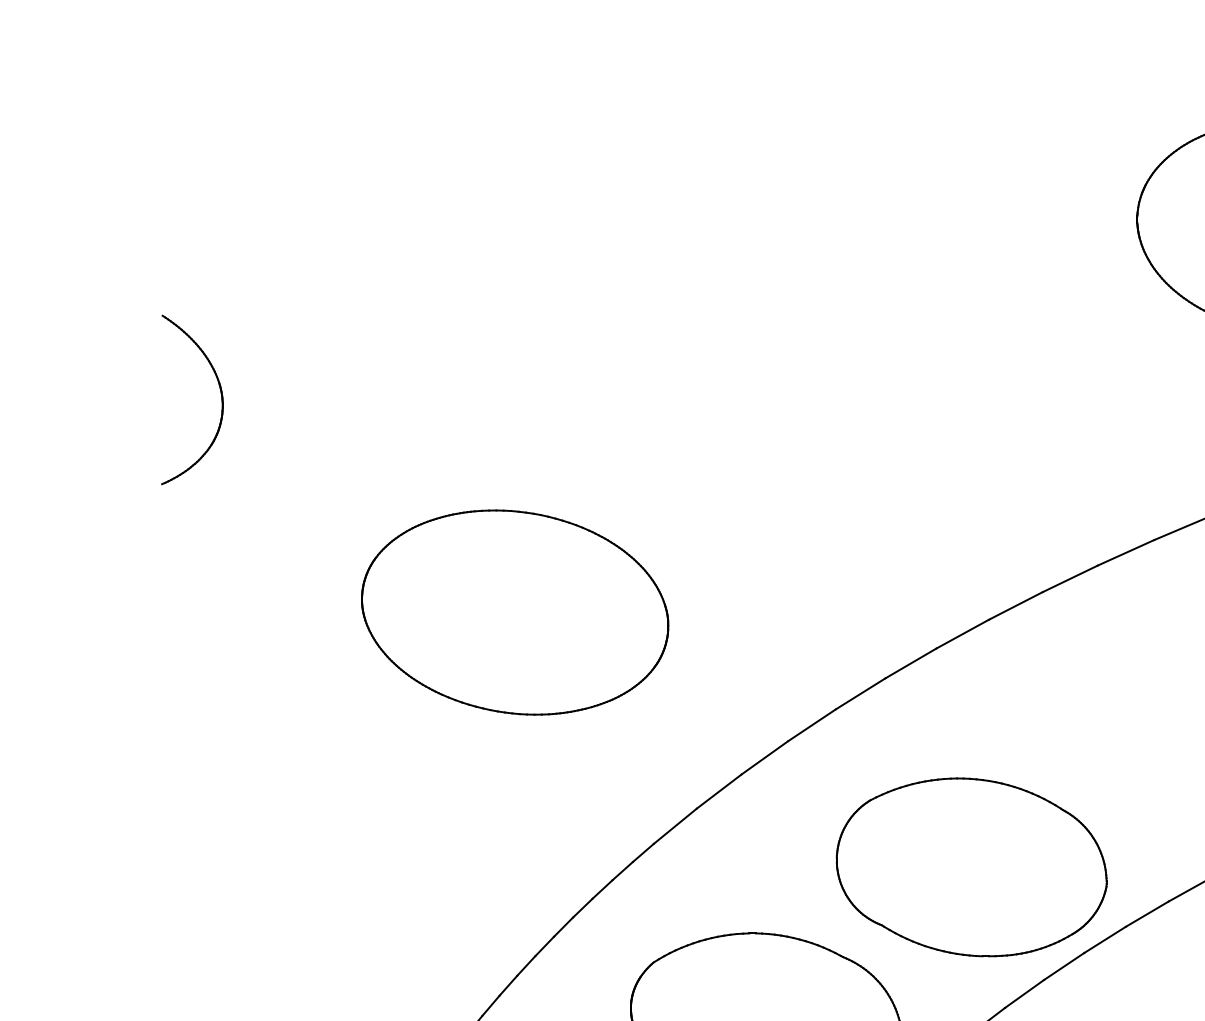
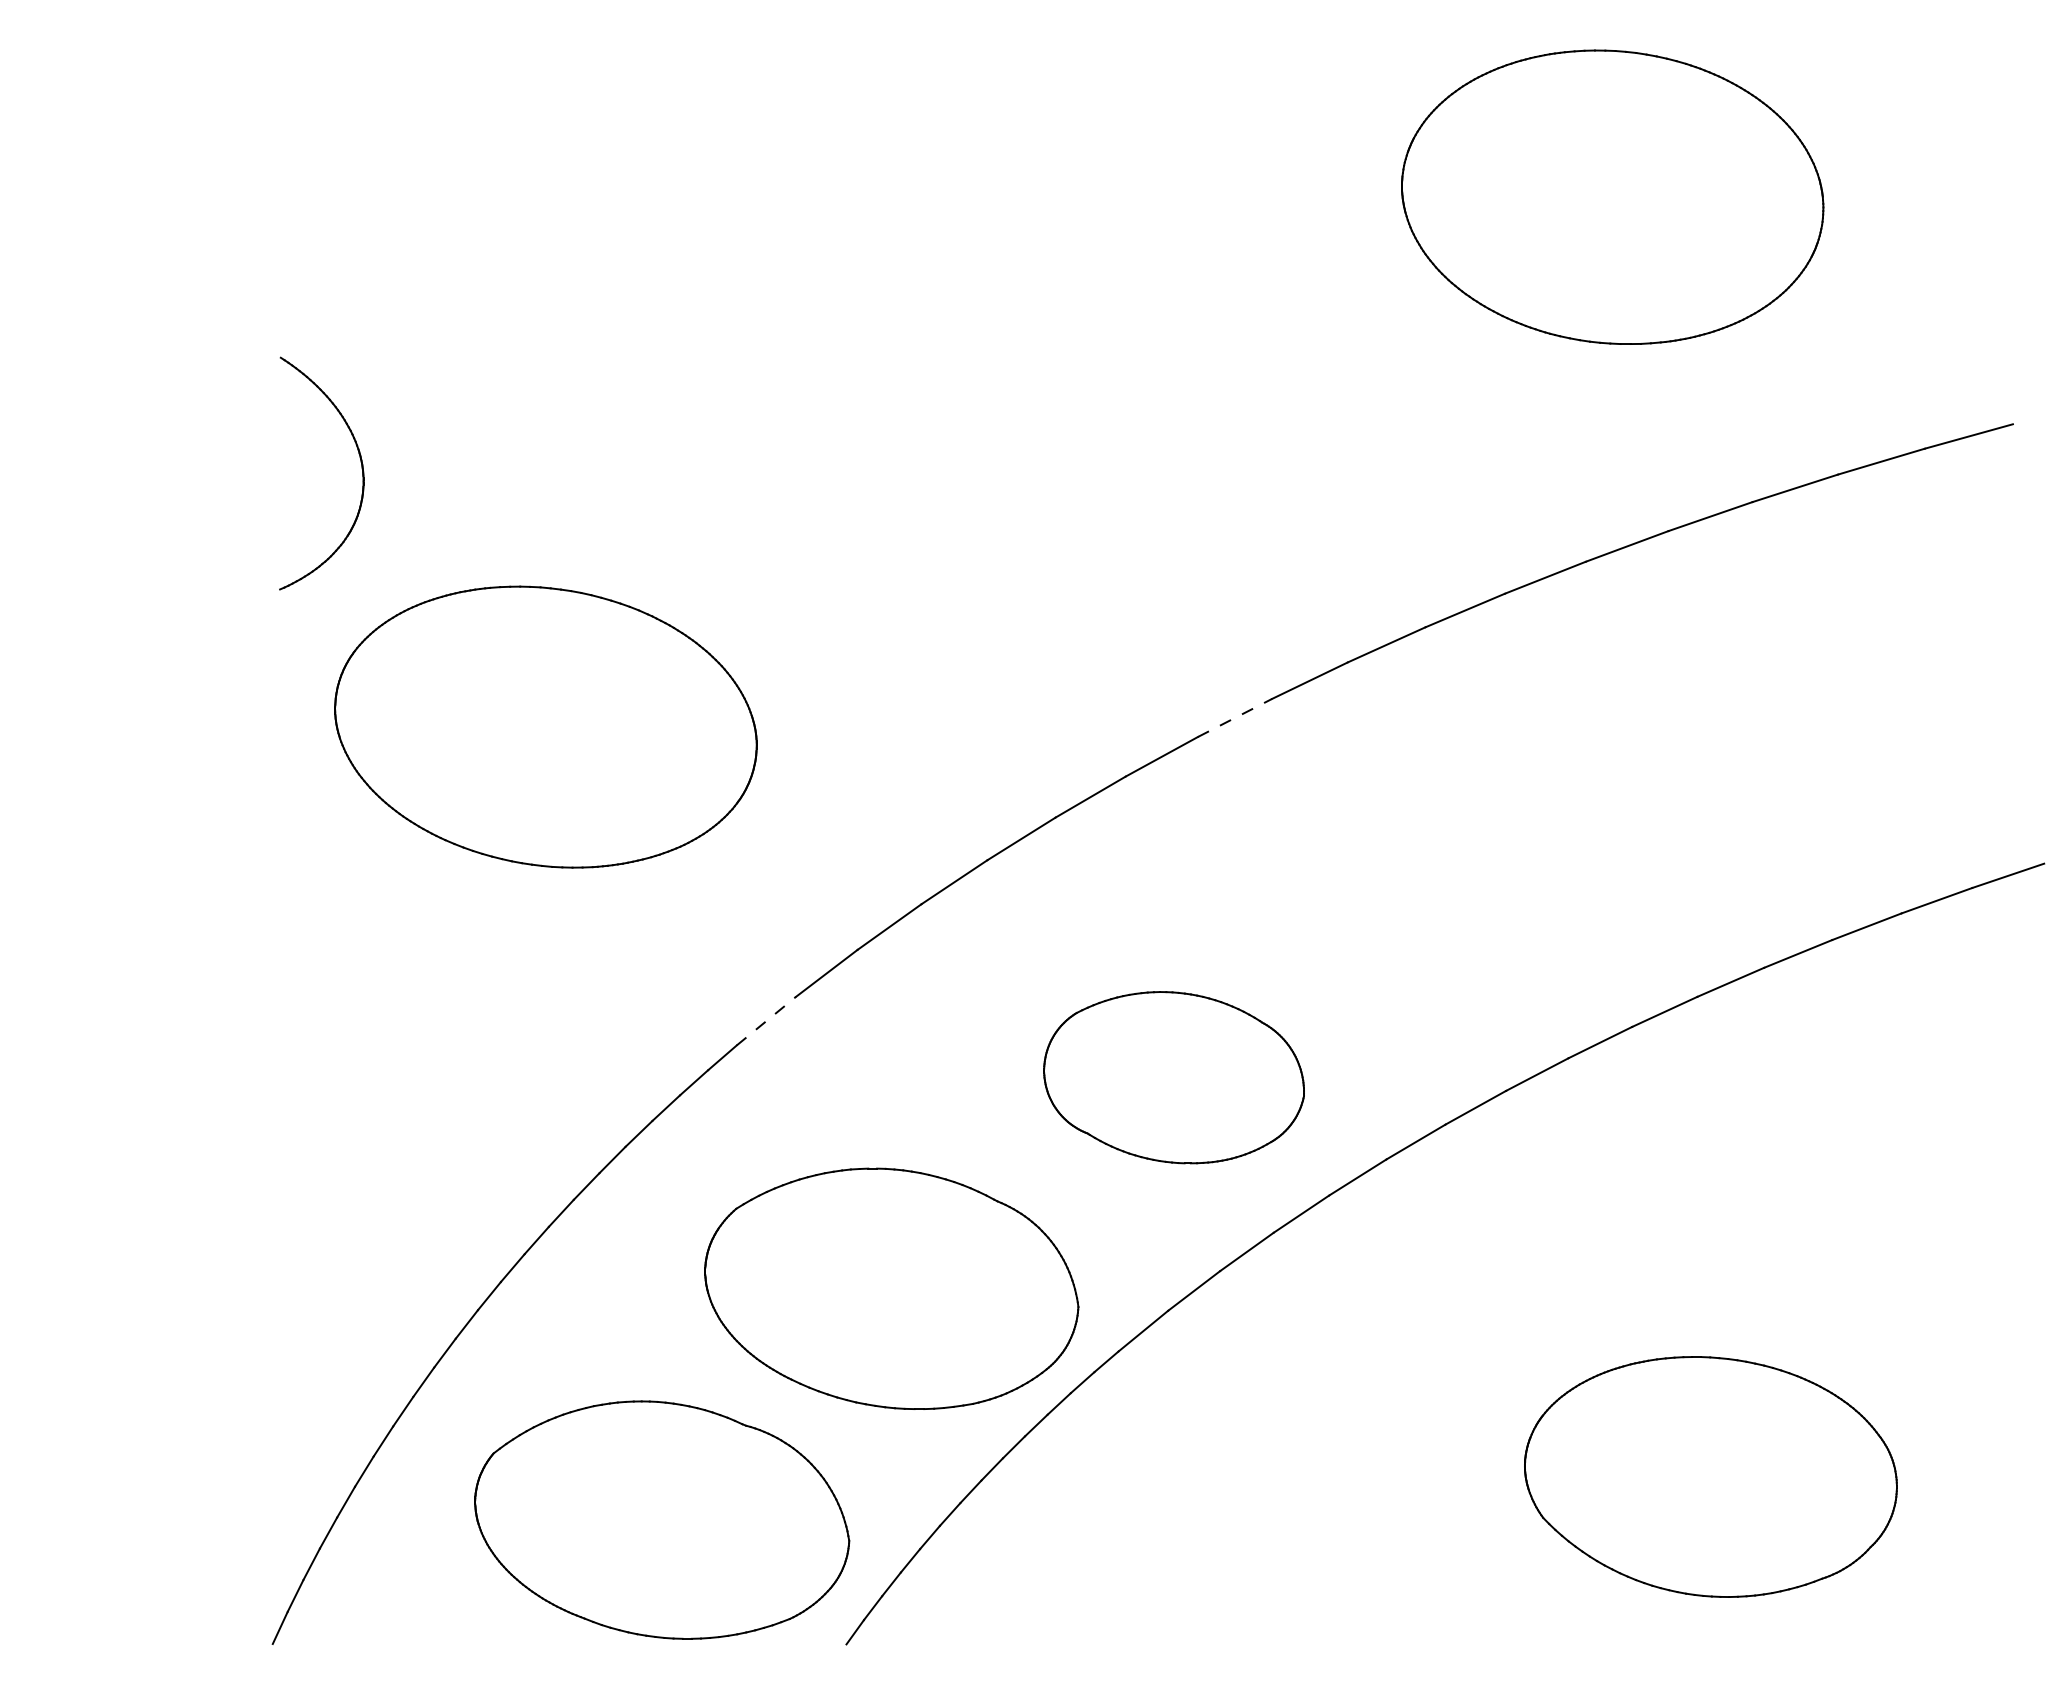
part: (221, 396) -> (361, 468), moved
line: (1015, 605) -> (1234, 717), solid -> dashed
line: (675, 825) -> (766, 1020), solid -> dashed
part: (971, 867) -> (1173, 1077), size x0.7

